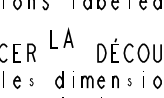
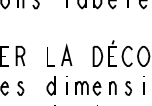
part: (61, 37) -> (58, 54), moved
part: (31, 81) -> (20, 87), size x1.67
part: (129, 81) -> (128, 87), size x1.67

